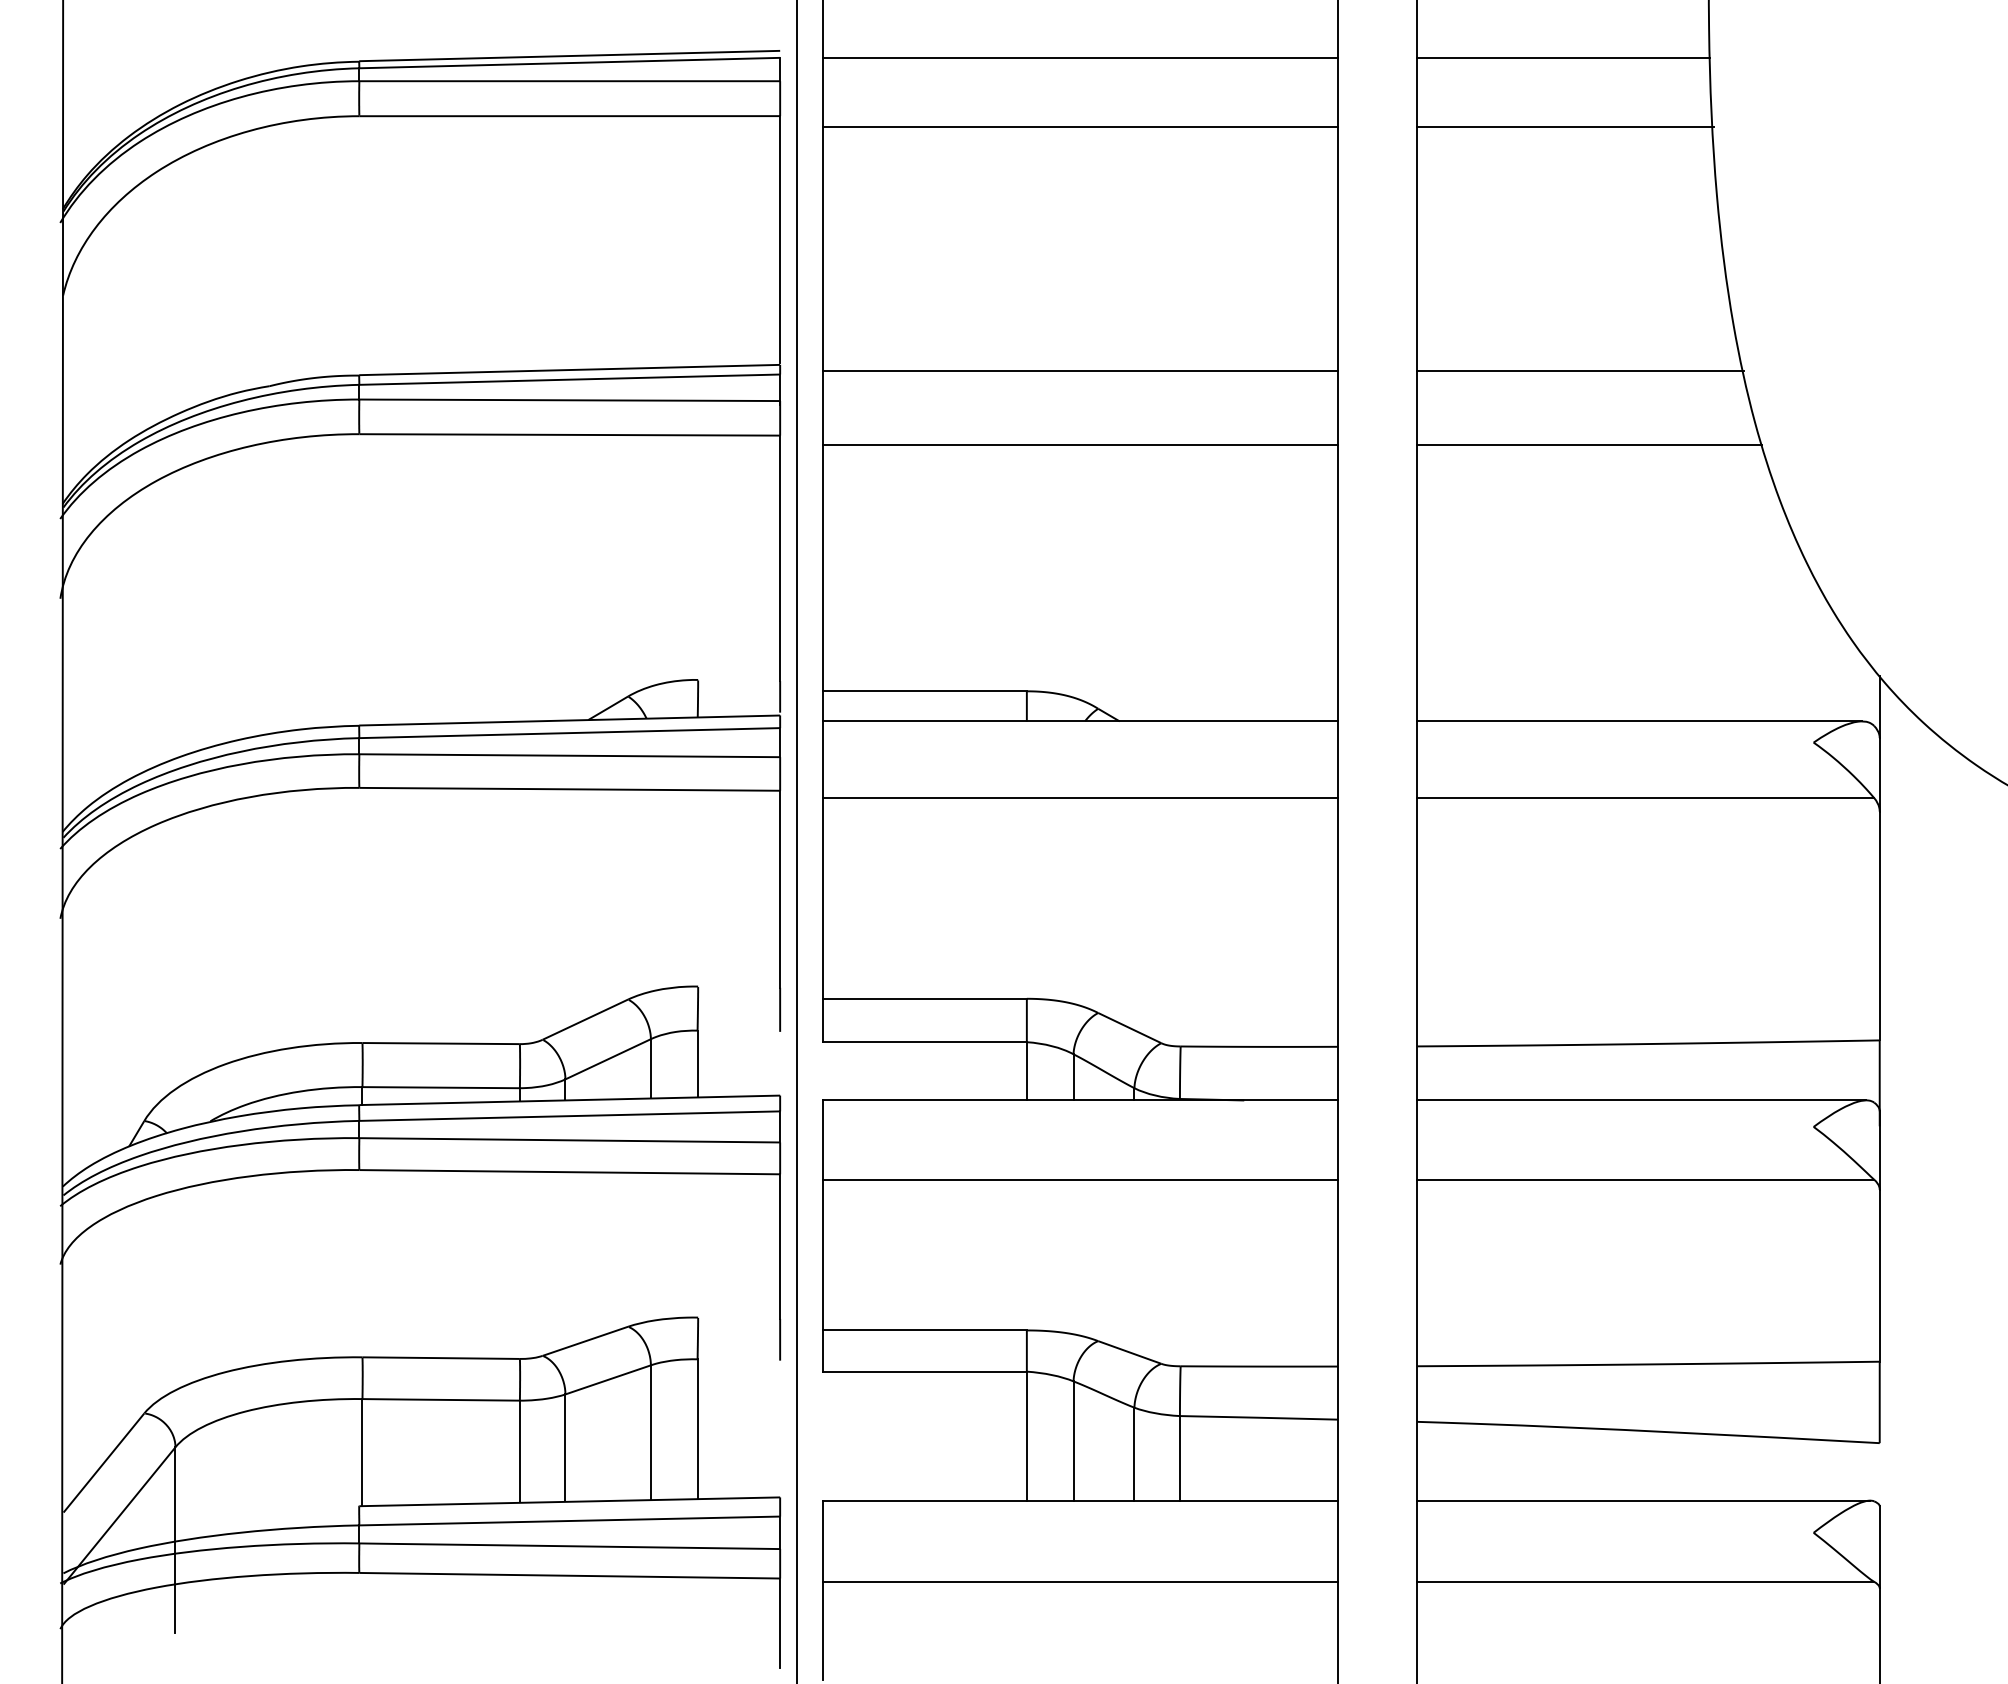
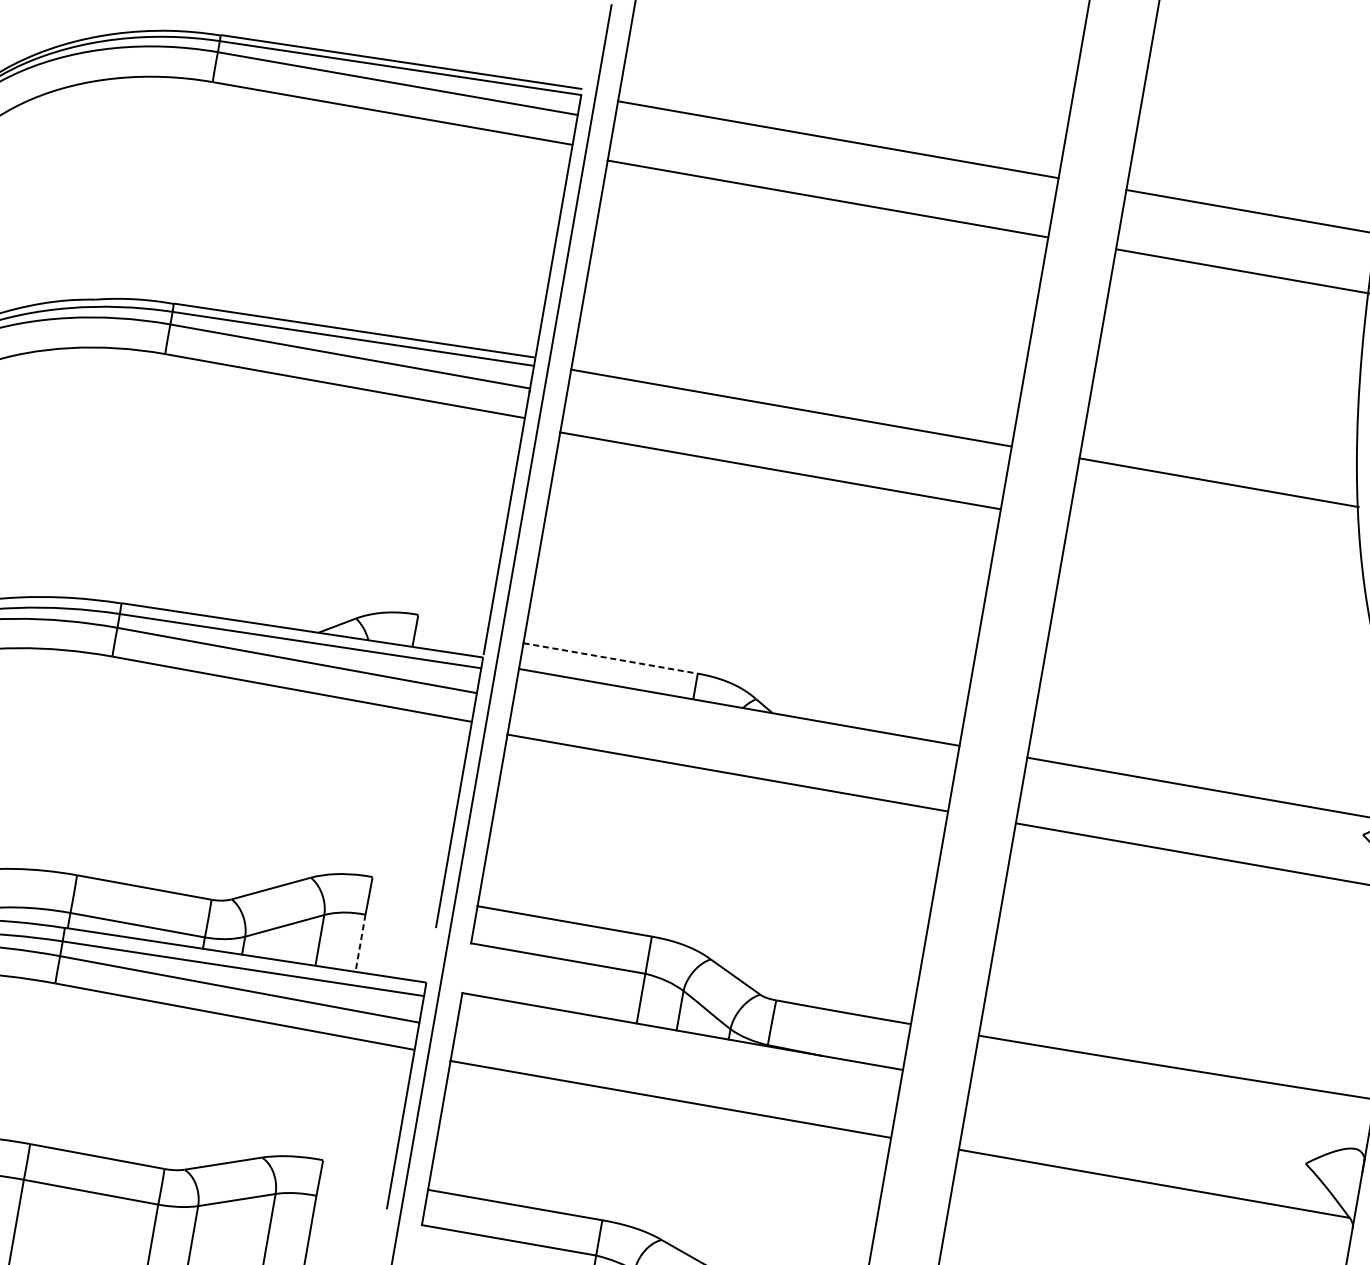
line: (1589, 444) -> (1215, 546), removed
line: (924, 691) -> (610, 658), solid -> dashed
line: (697, 1063) -> (360, 942), solid -> dashed
line: (1641, 1100) -> (1162, 1115), removed

